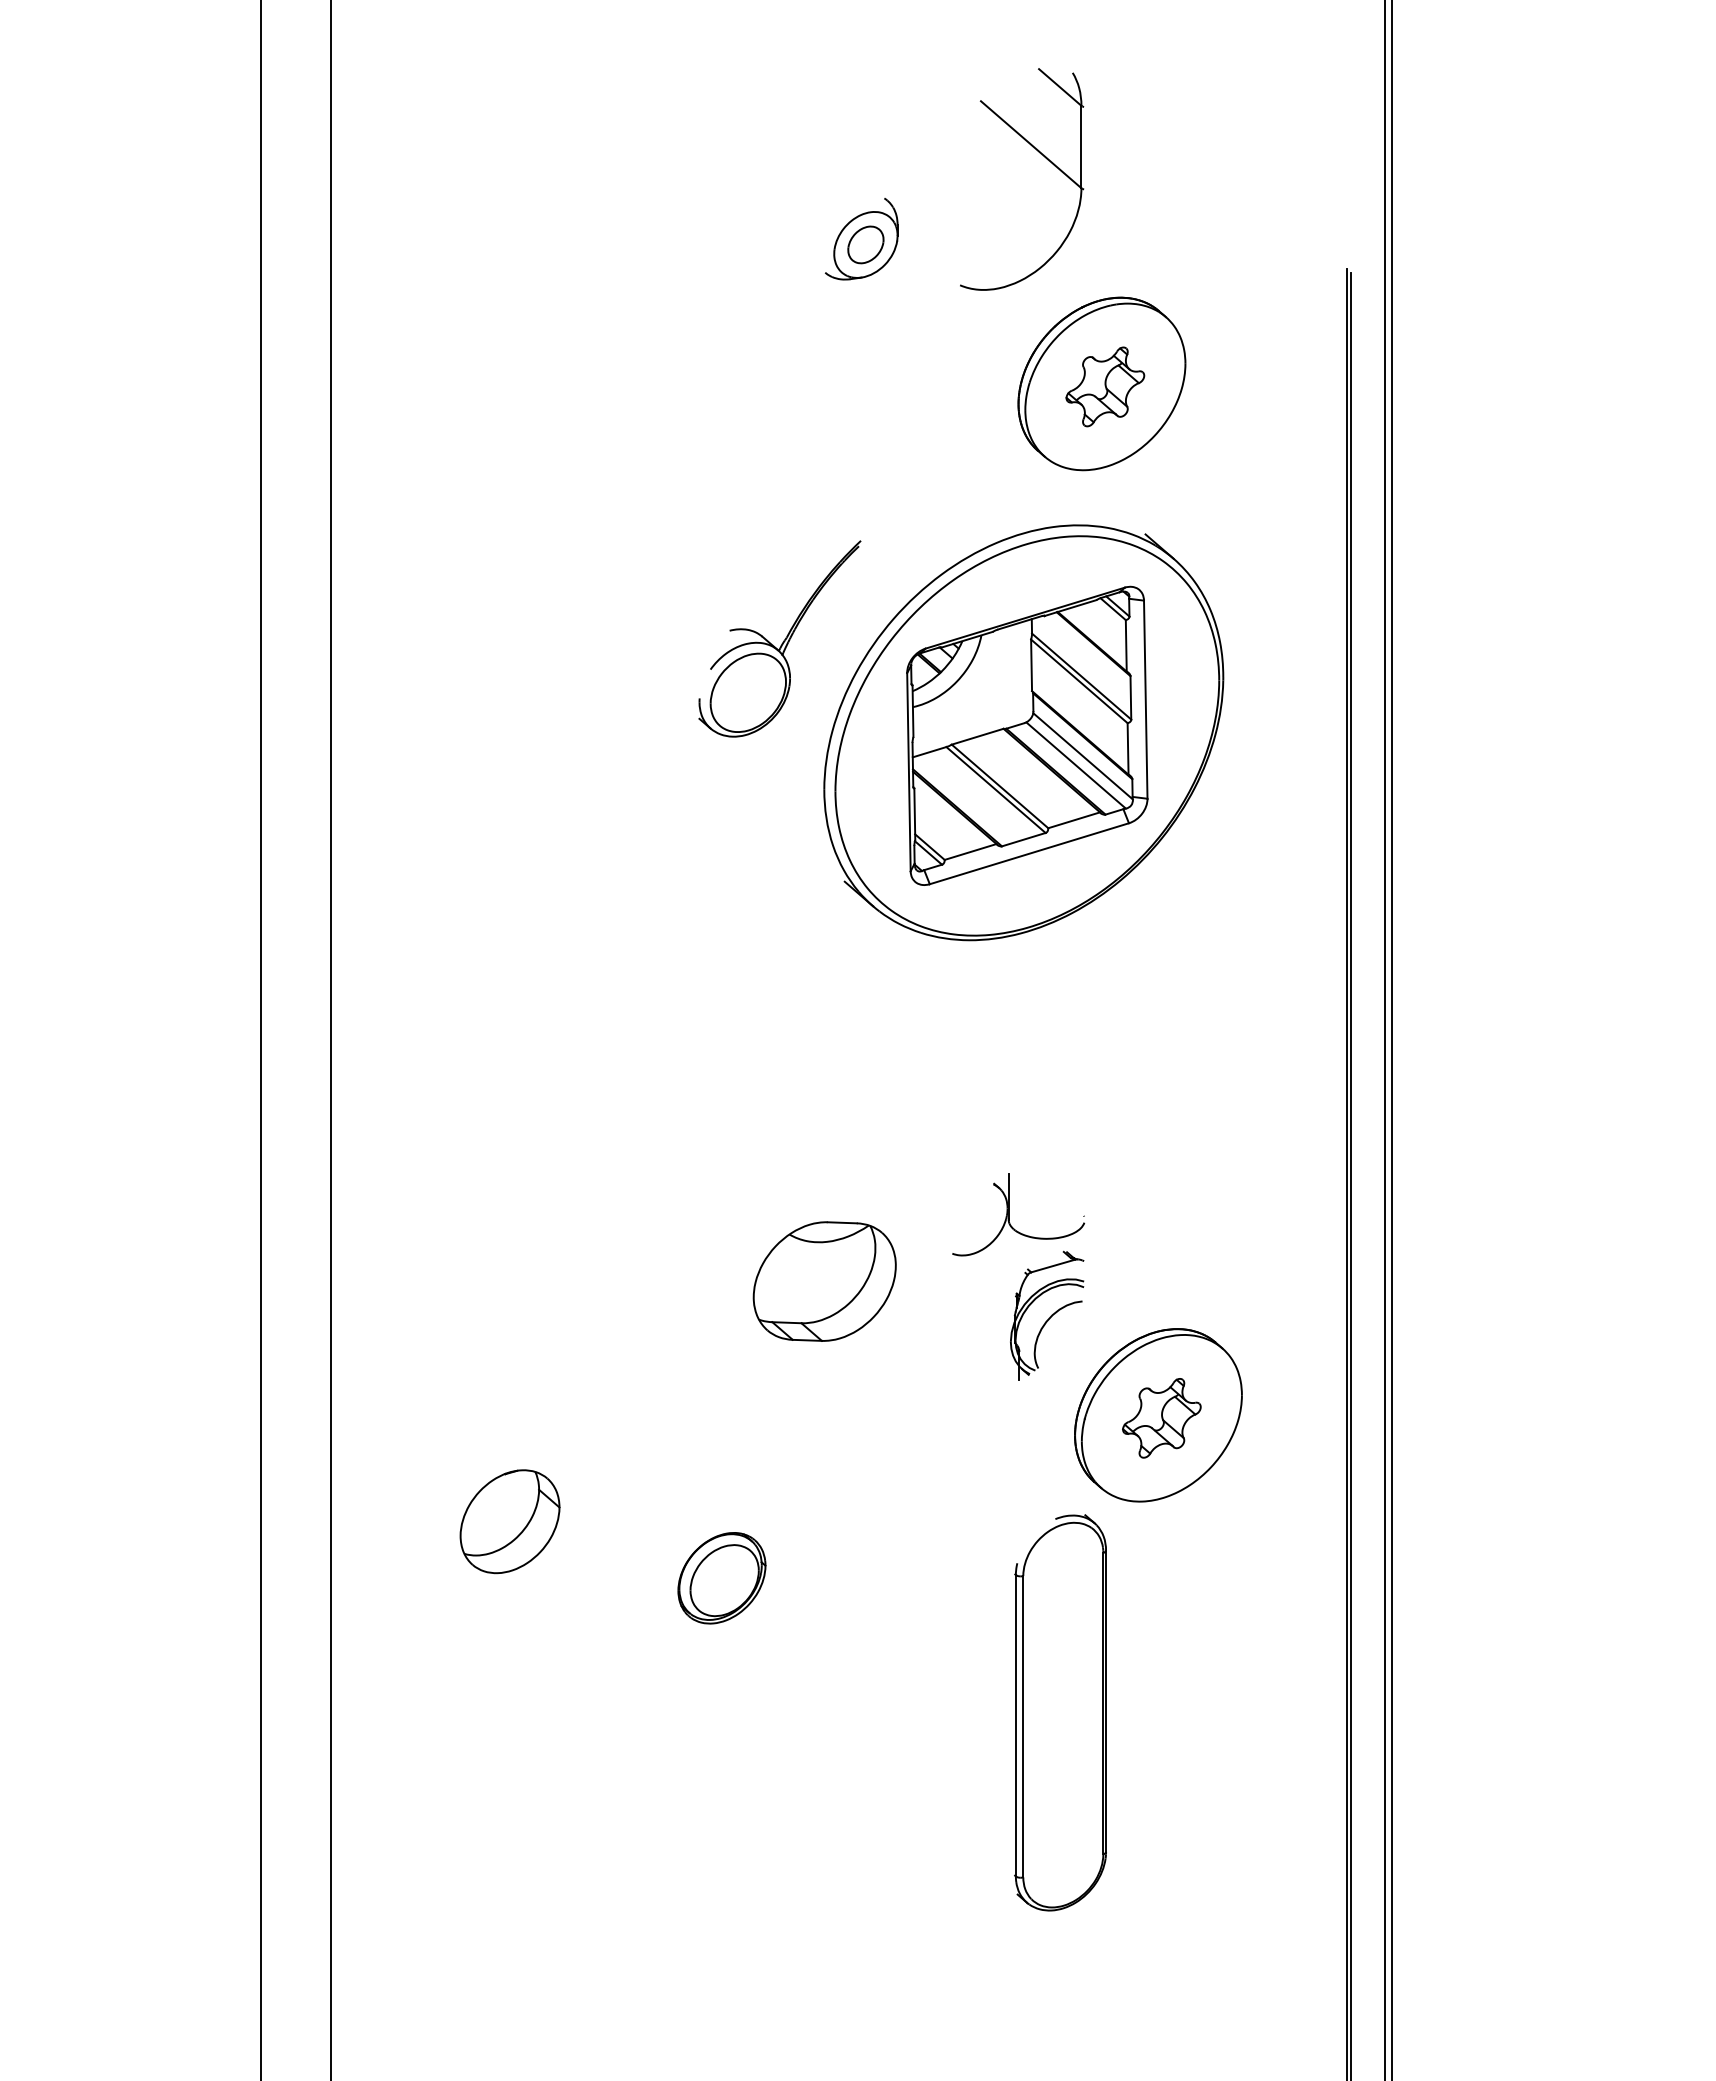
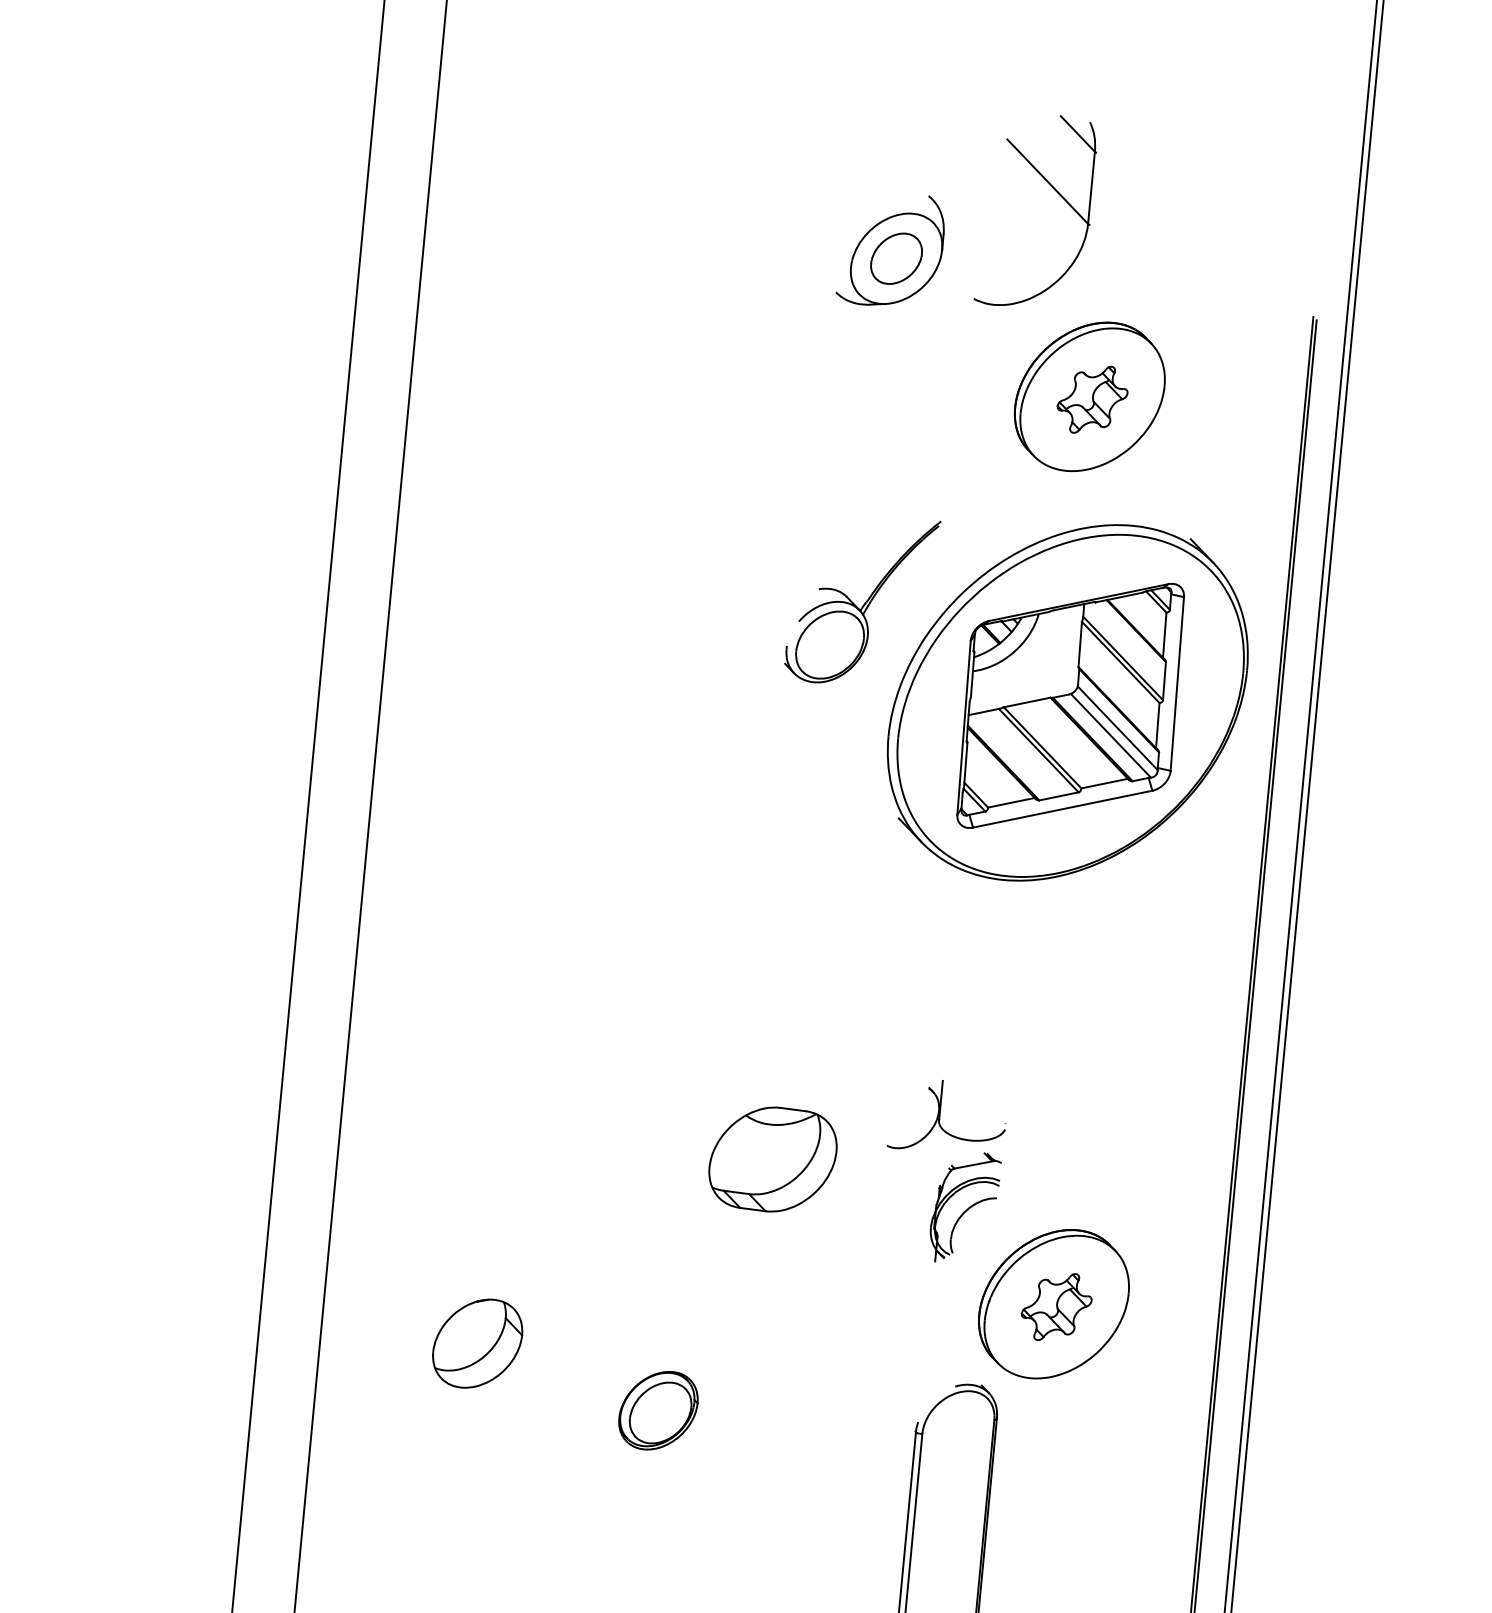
part: (861, 239) -> (891, 250), size x1.6
part: (961, 732) -> (1013, 697), moved

